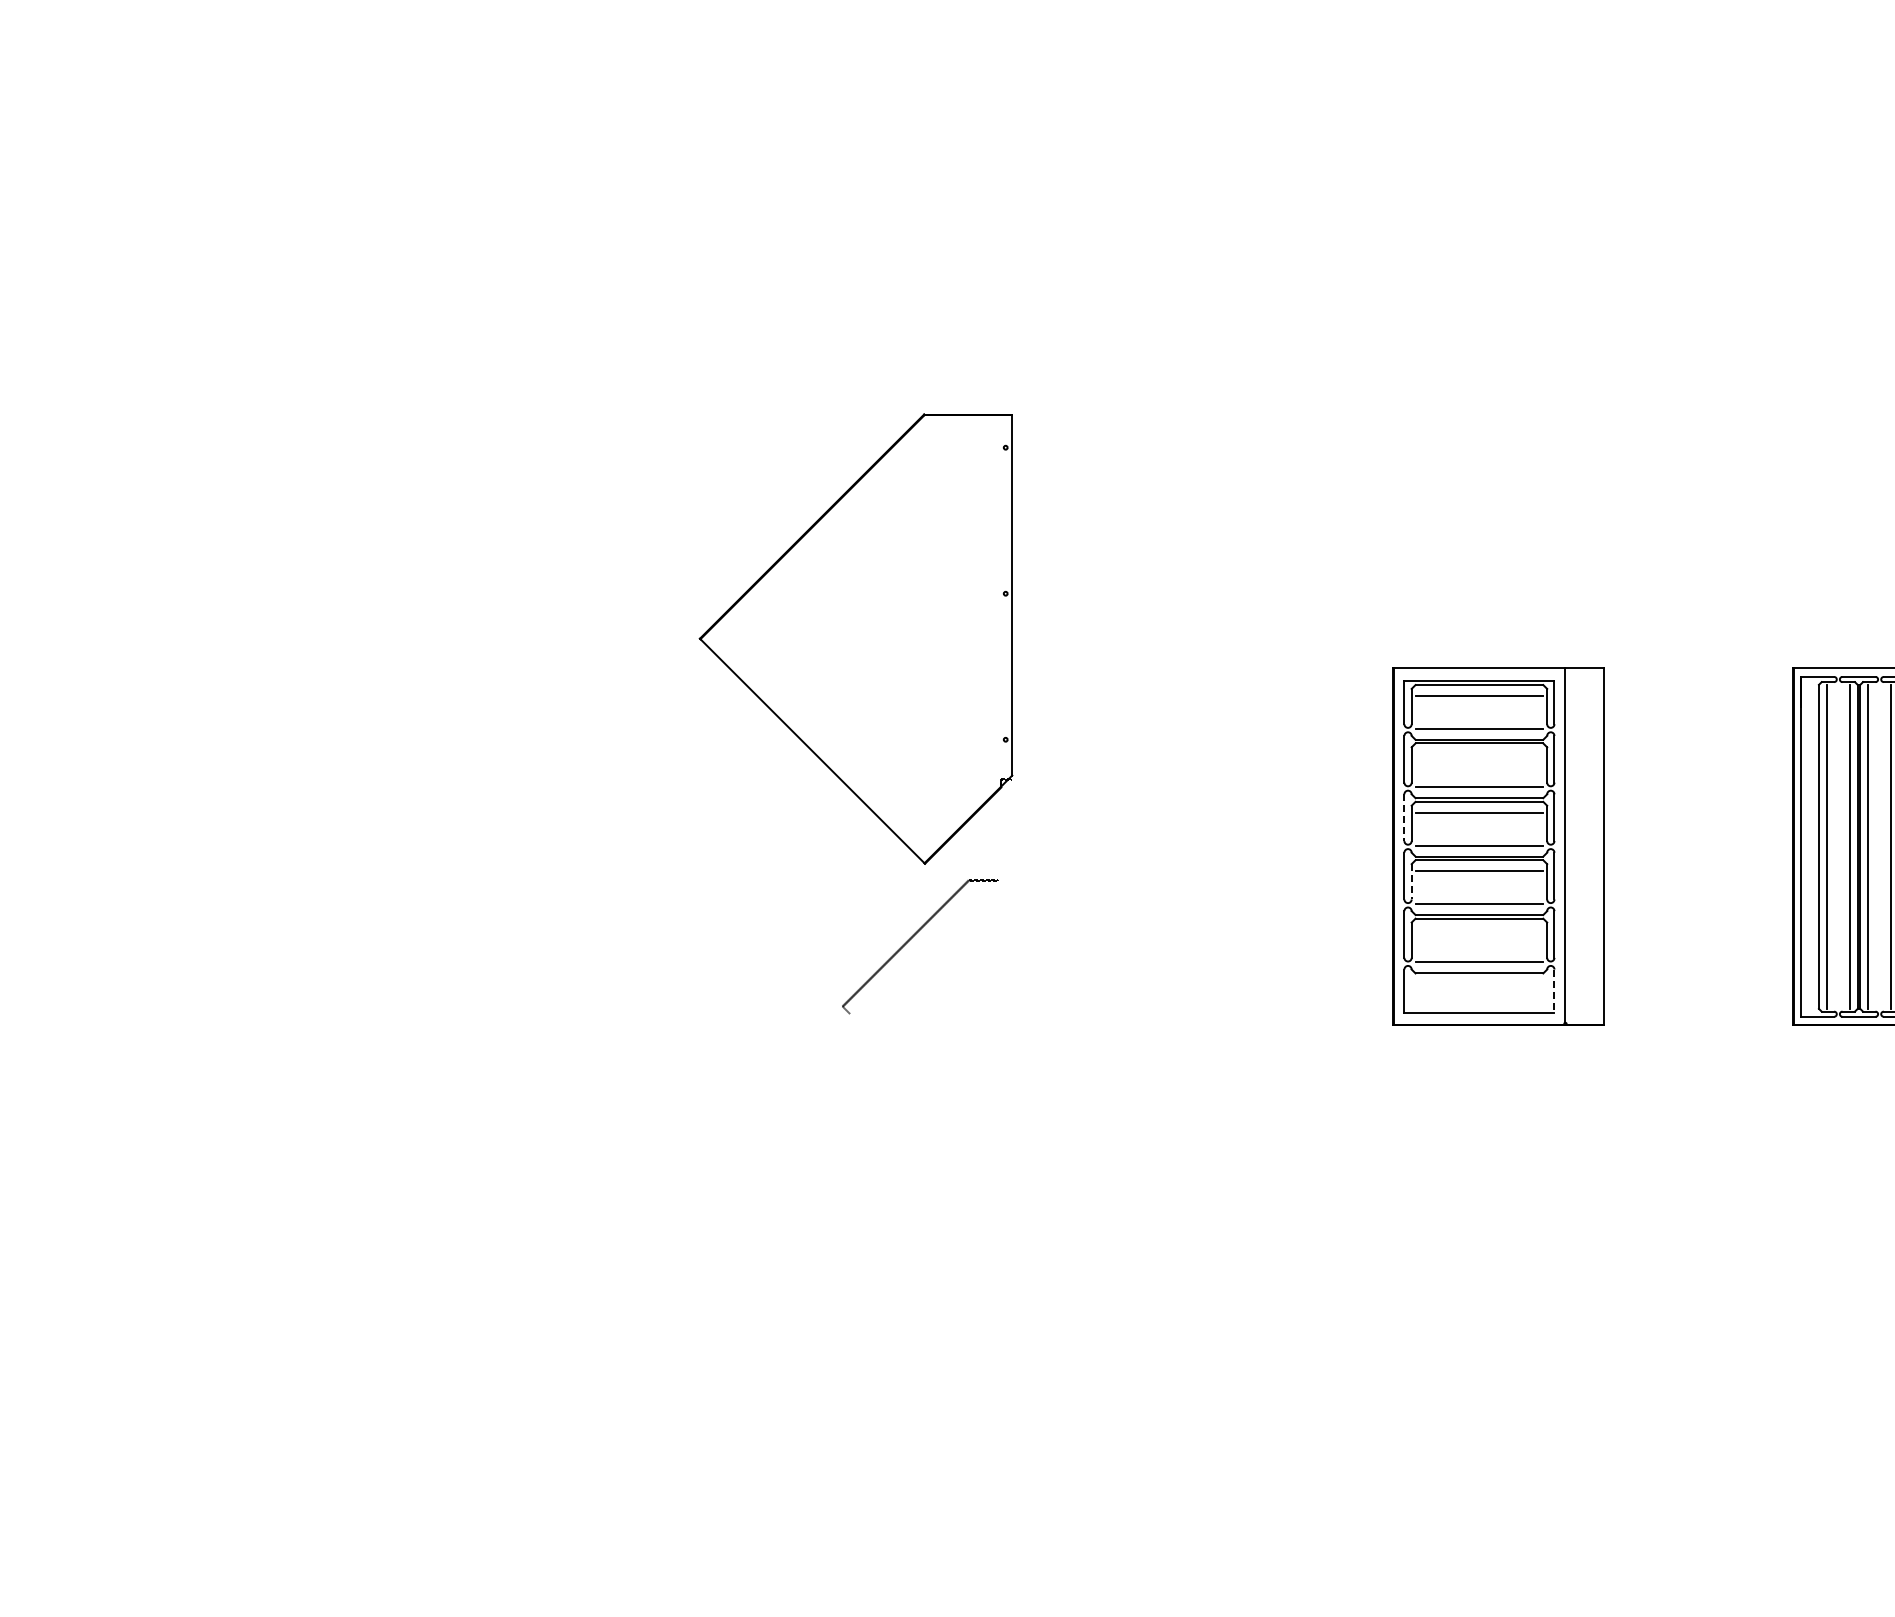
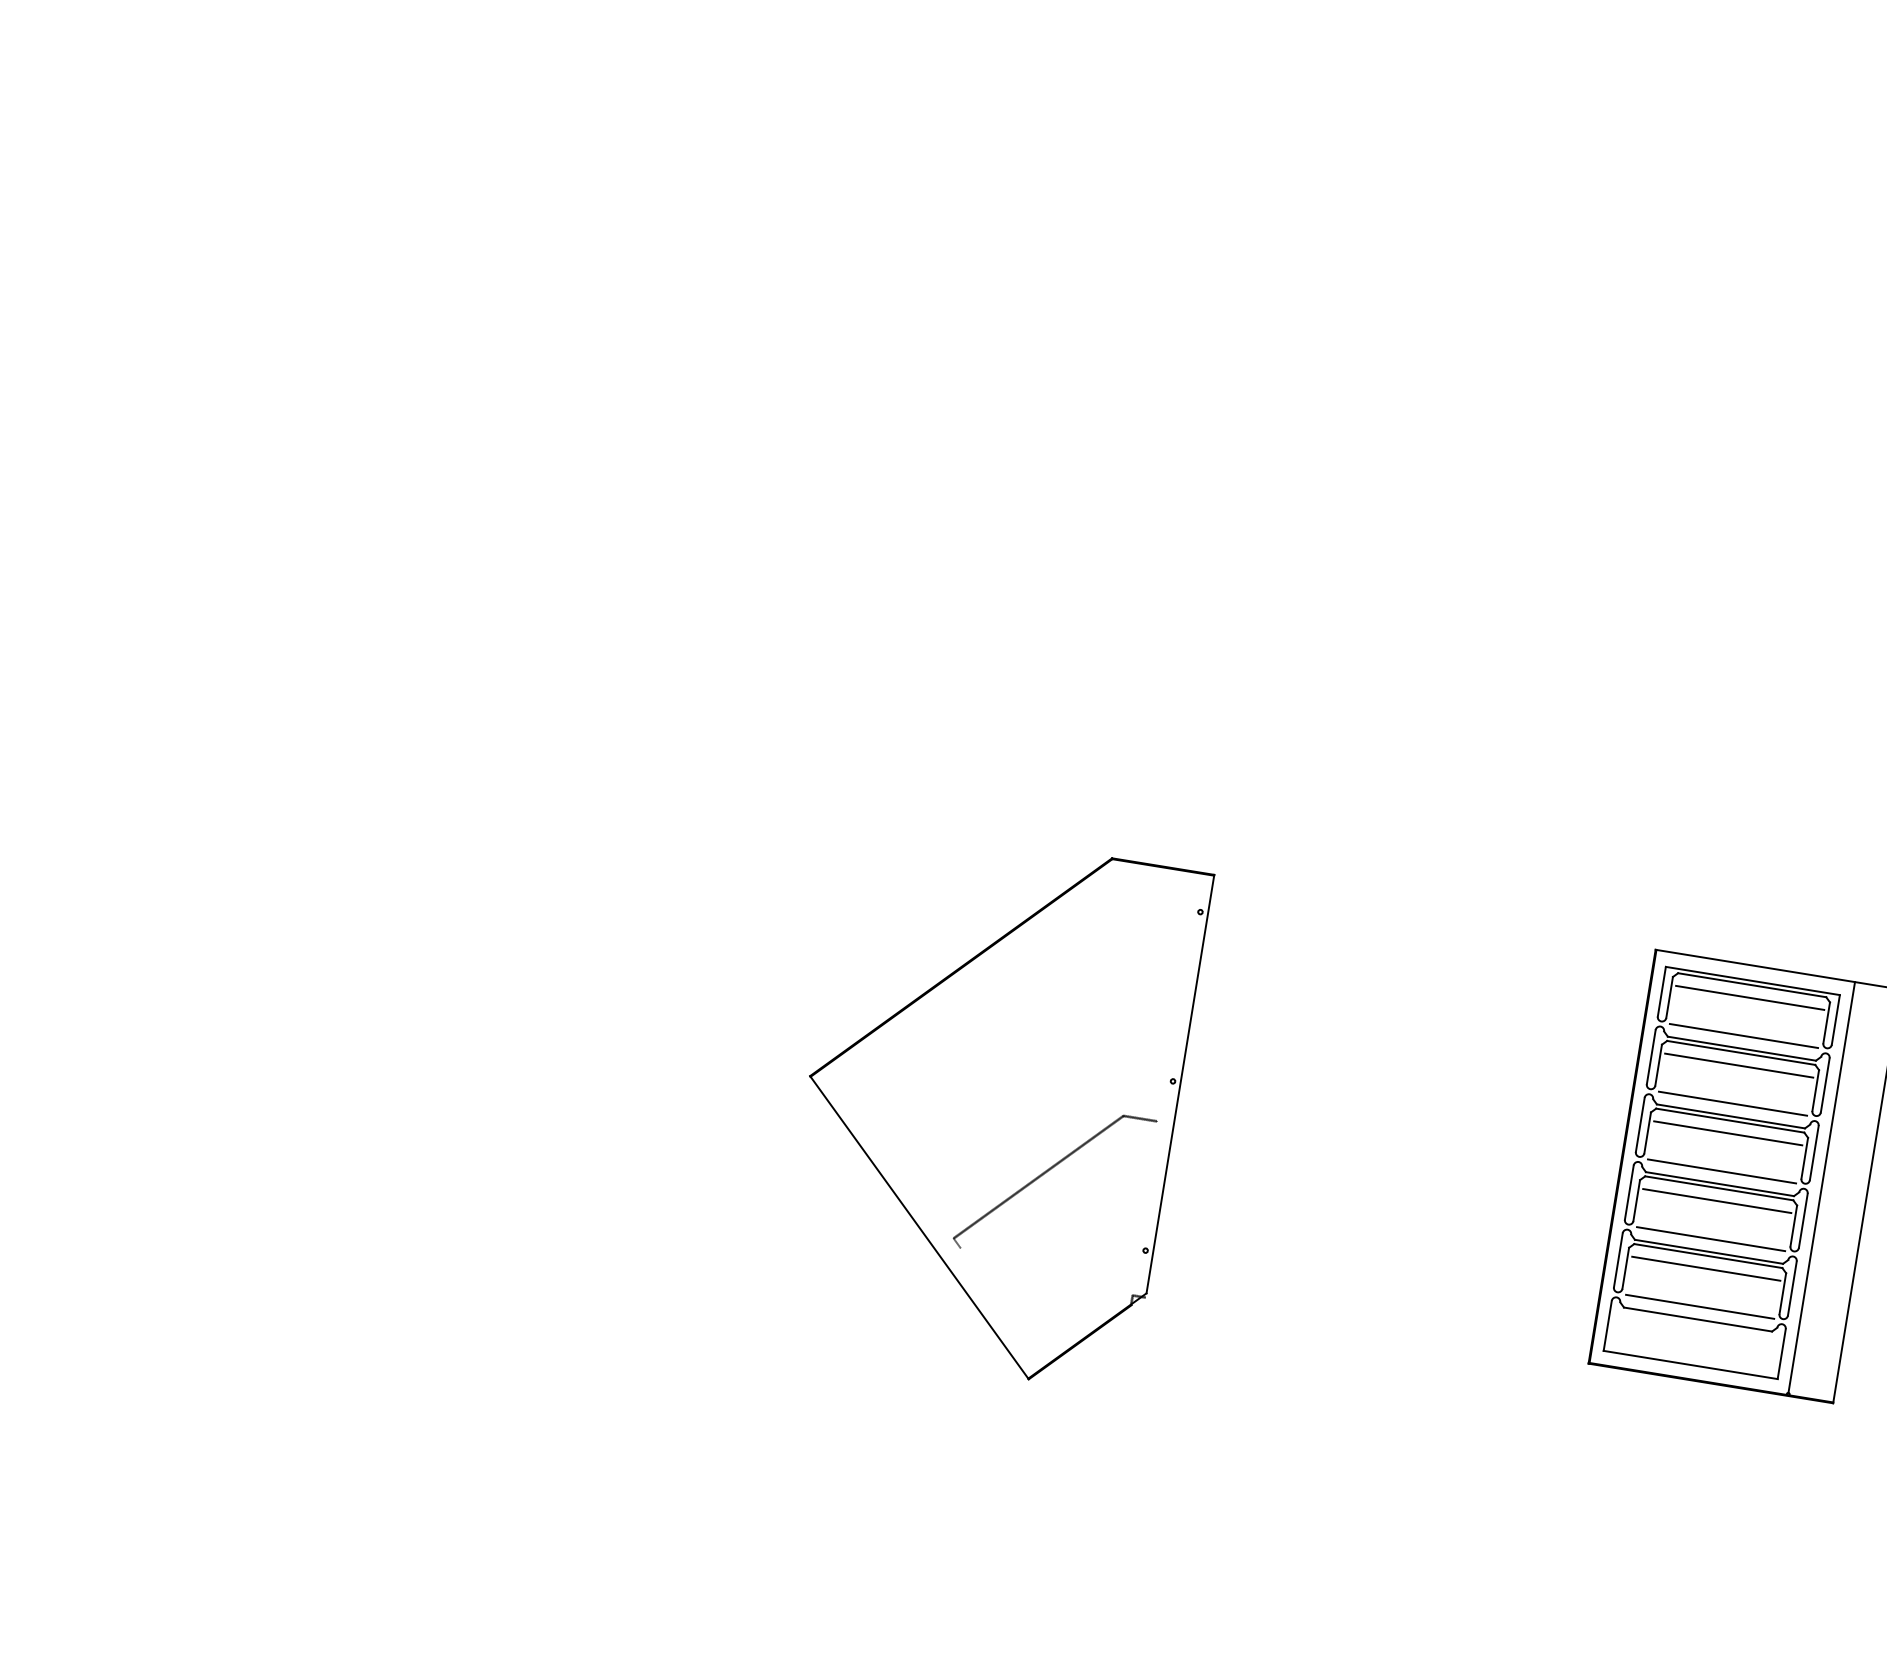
part: (855, 638) -> (990, 1105), moved
line: (1479, 754) -> (1739, 1065), added
line: (1404, 818) -> (1640, 1125), dashed -> solid
line: (1411, 881) -> (1636, 1200), dashed -> solid
line: (1479, 929) -> (1706, 1268), added
line: (1554, 991) -> (1781, 1354), dashed -> solid

